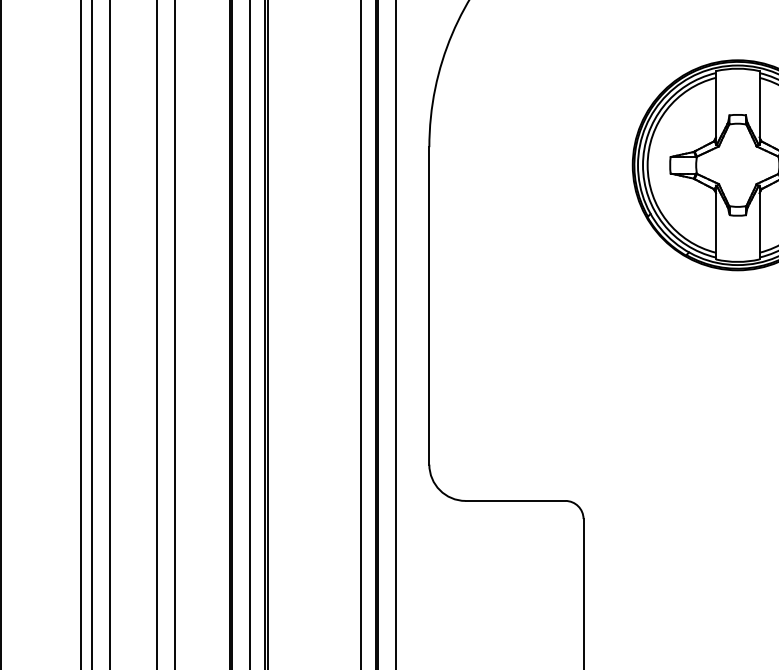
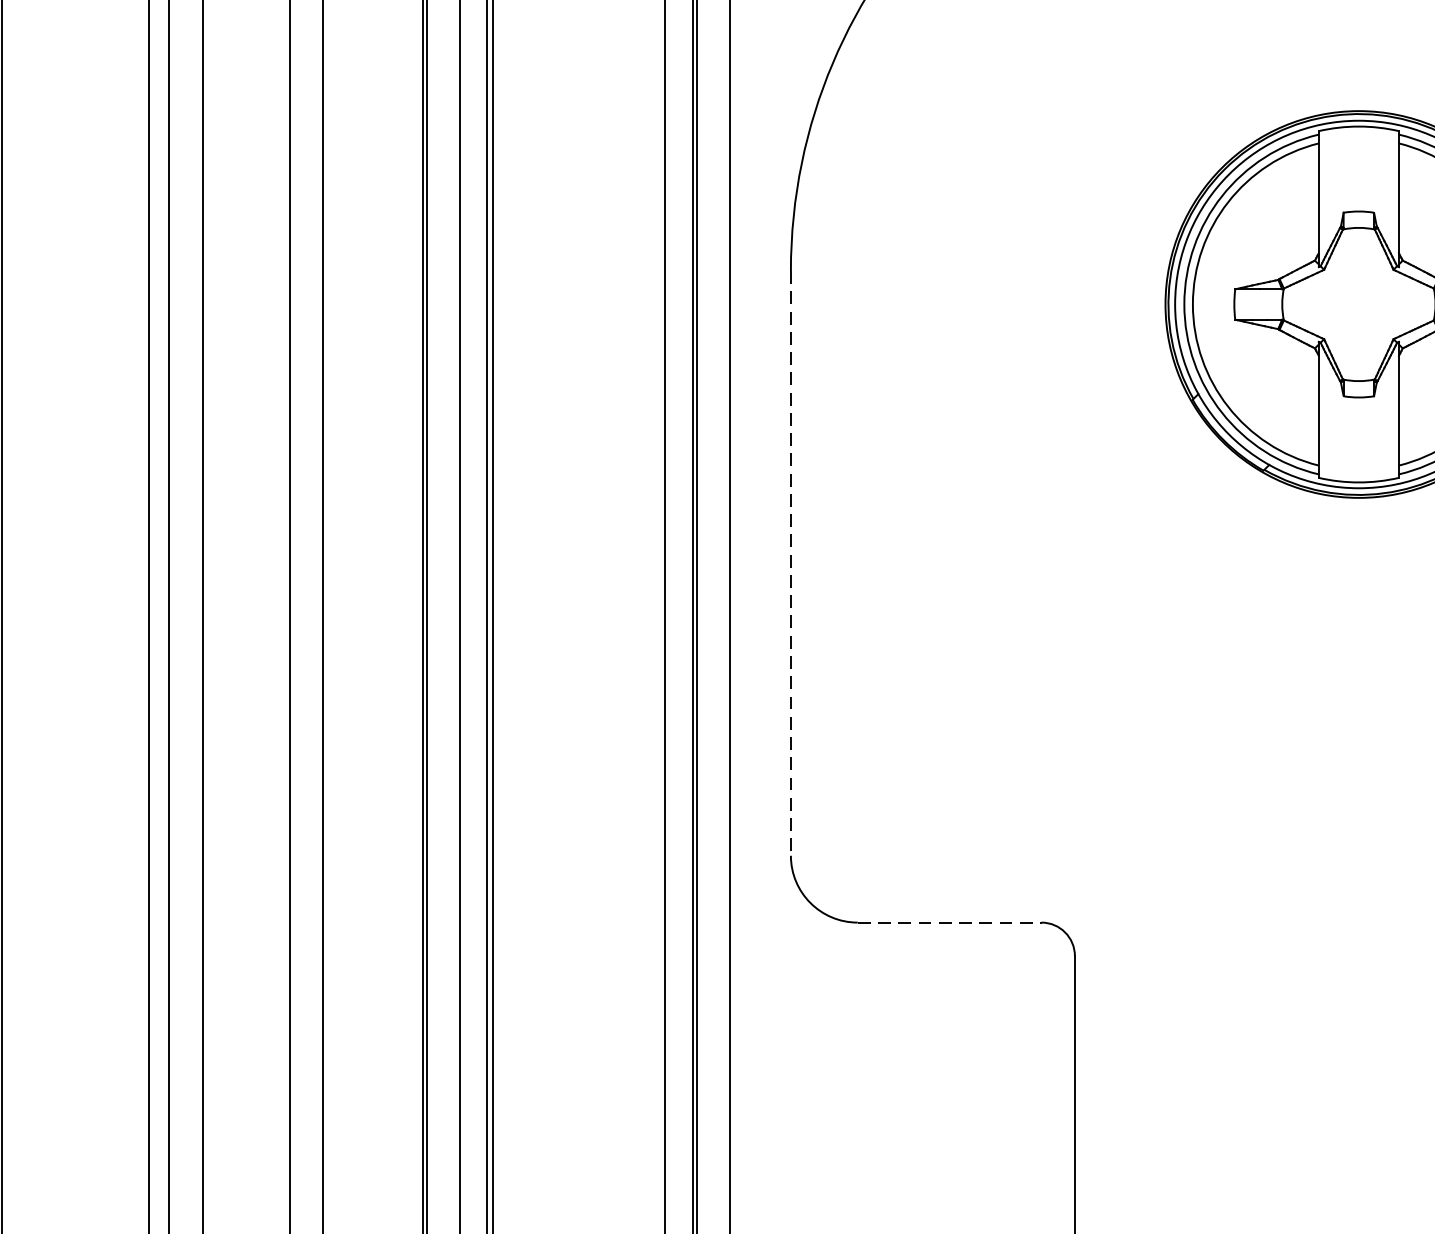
line: (429, 305) -> (791, 562), solid -> dashed
line: (515, 500) -> (949, 921), solid -> dashed

